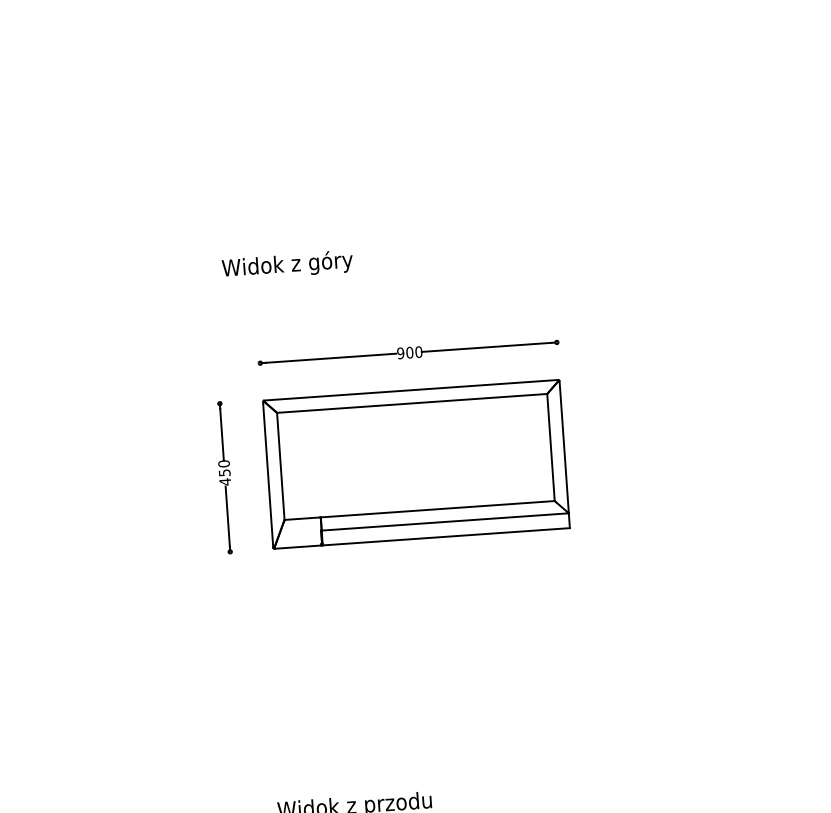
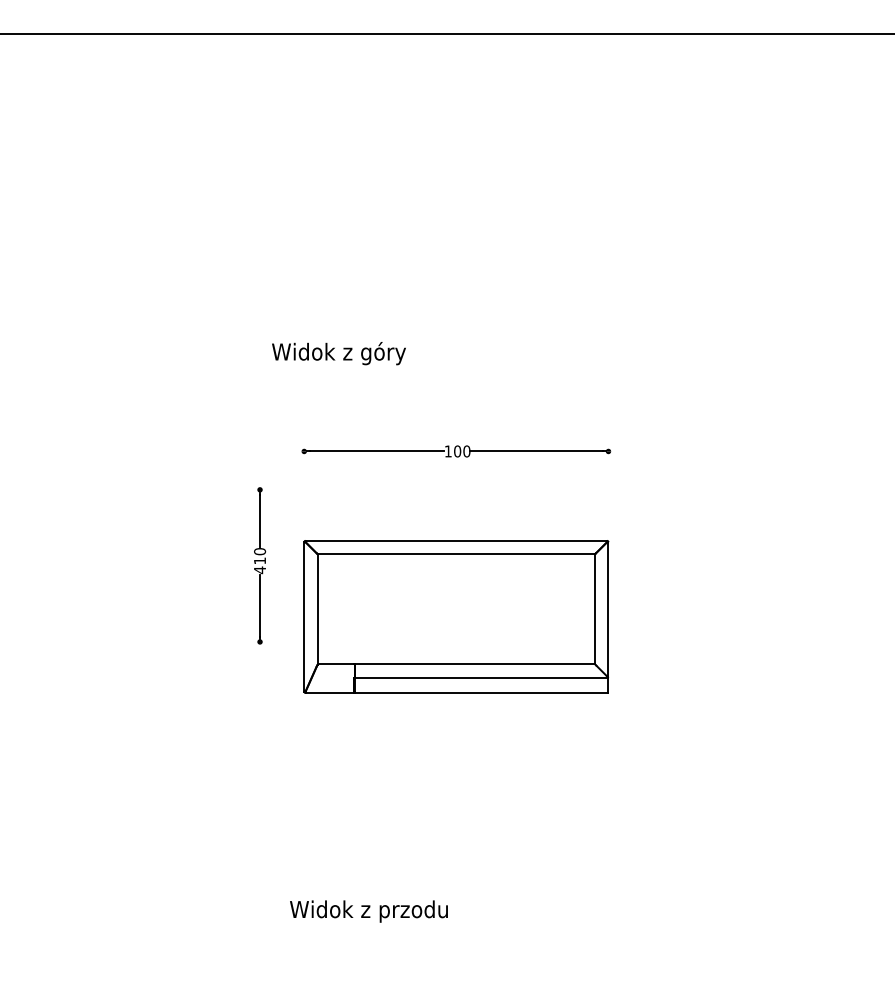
text: (399, 353) -> (447, 451), 900 -> 100
part: (416, 463) -> (456, 616), moved
text: (225, 472) -> (260, 560), 450 -> 410

